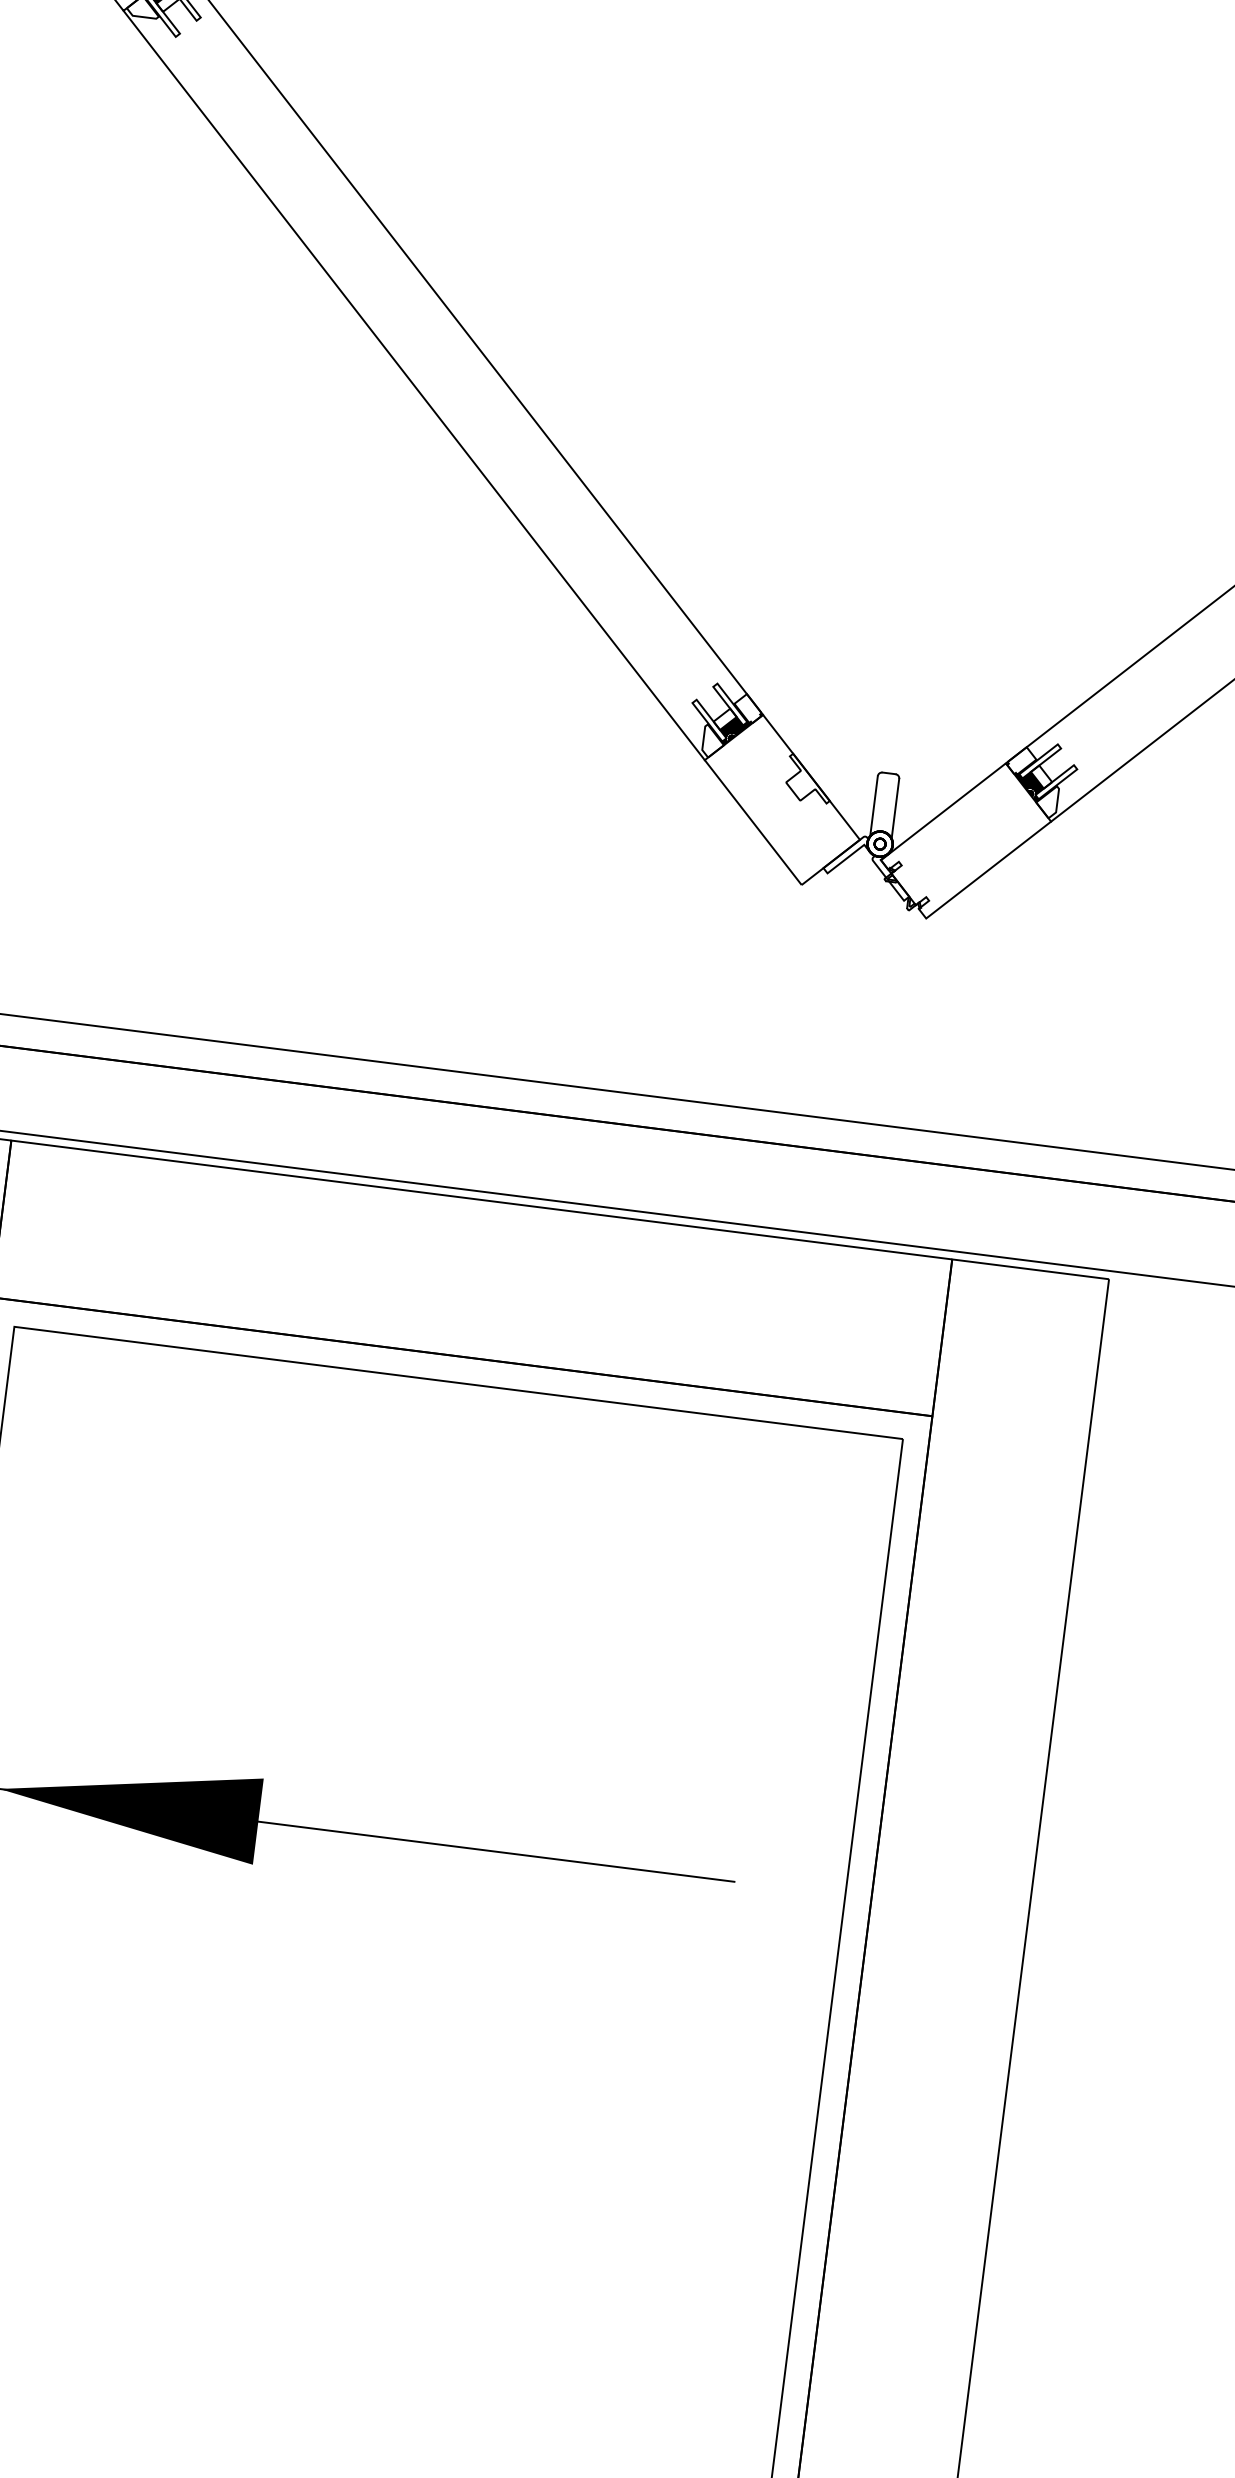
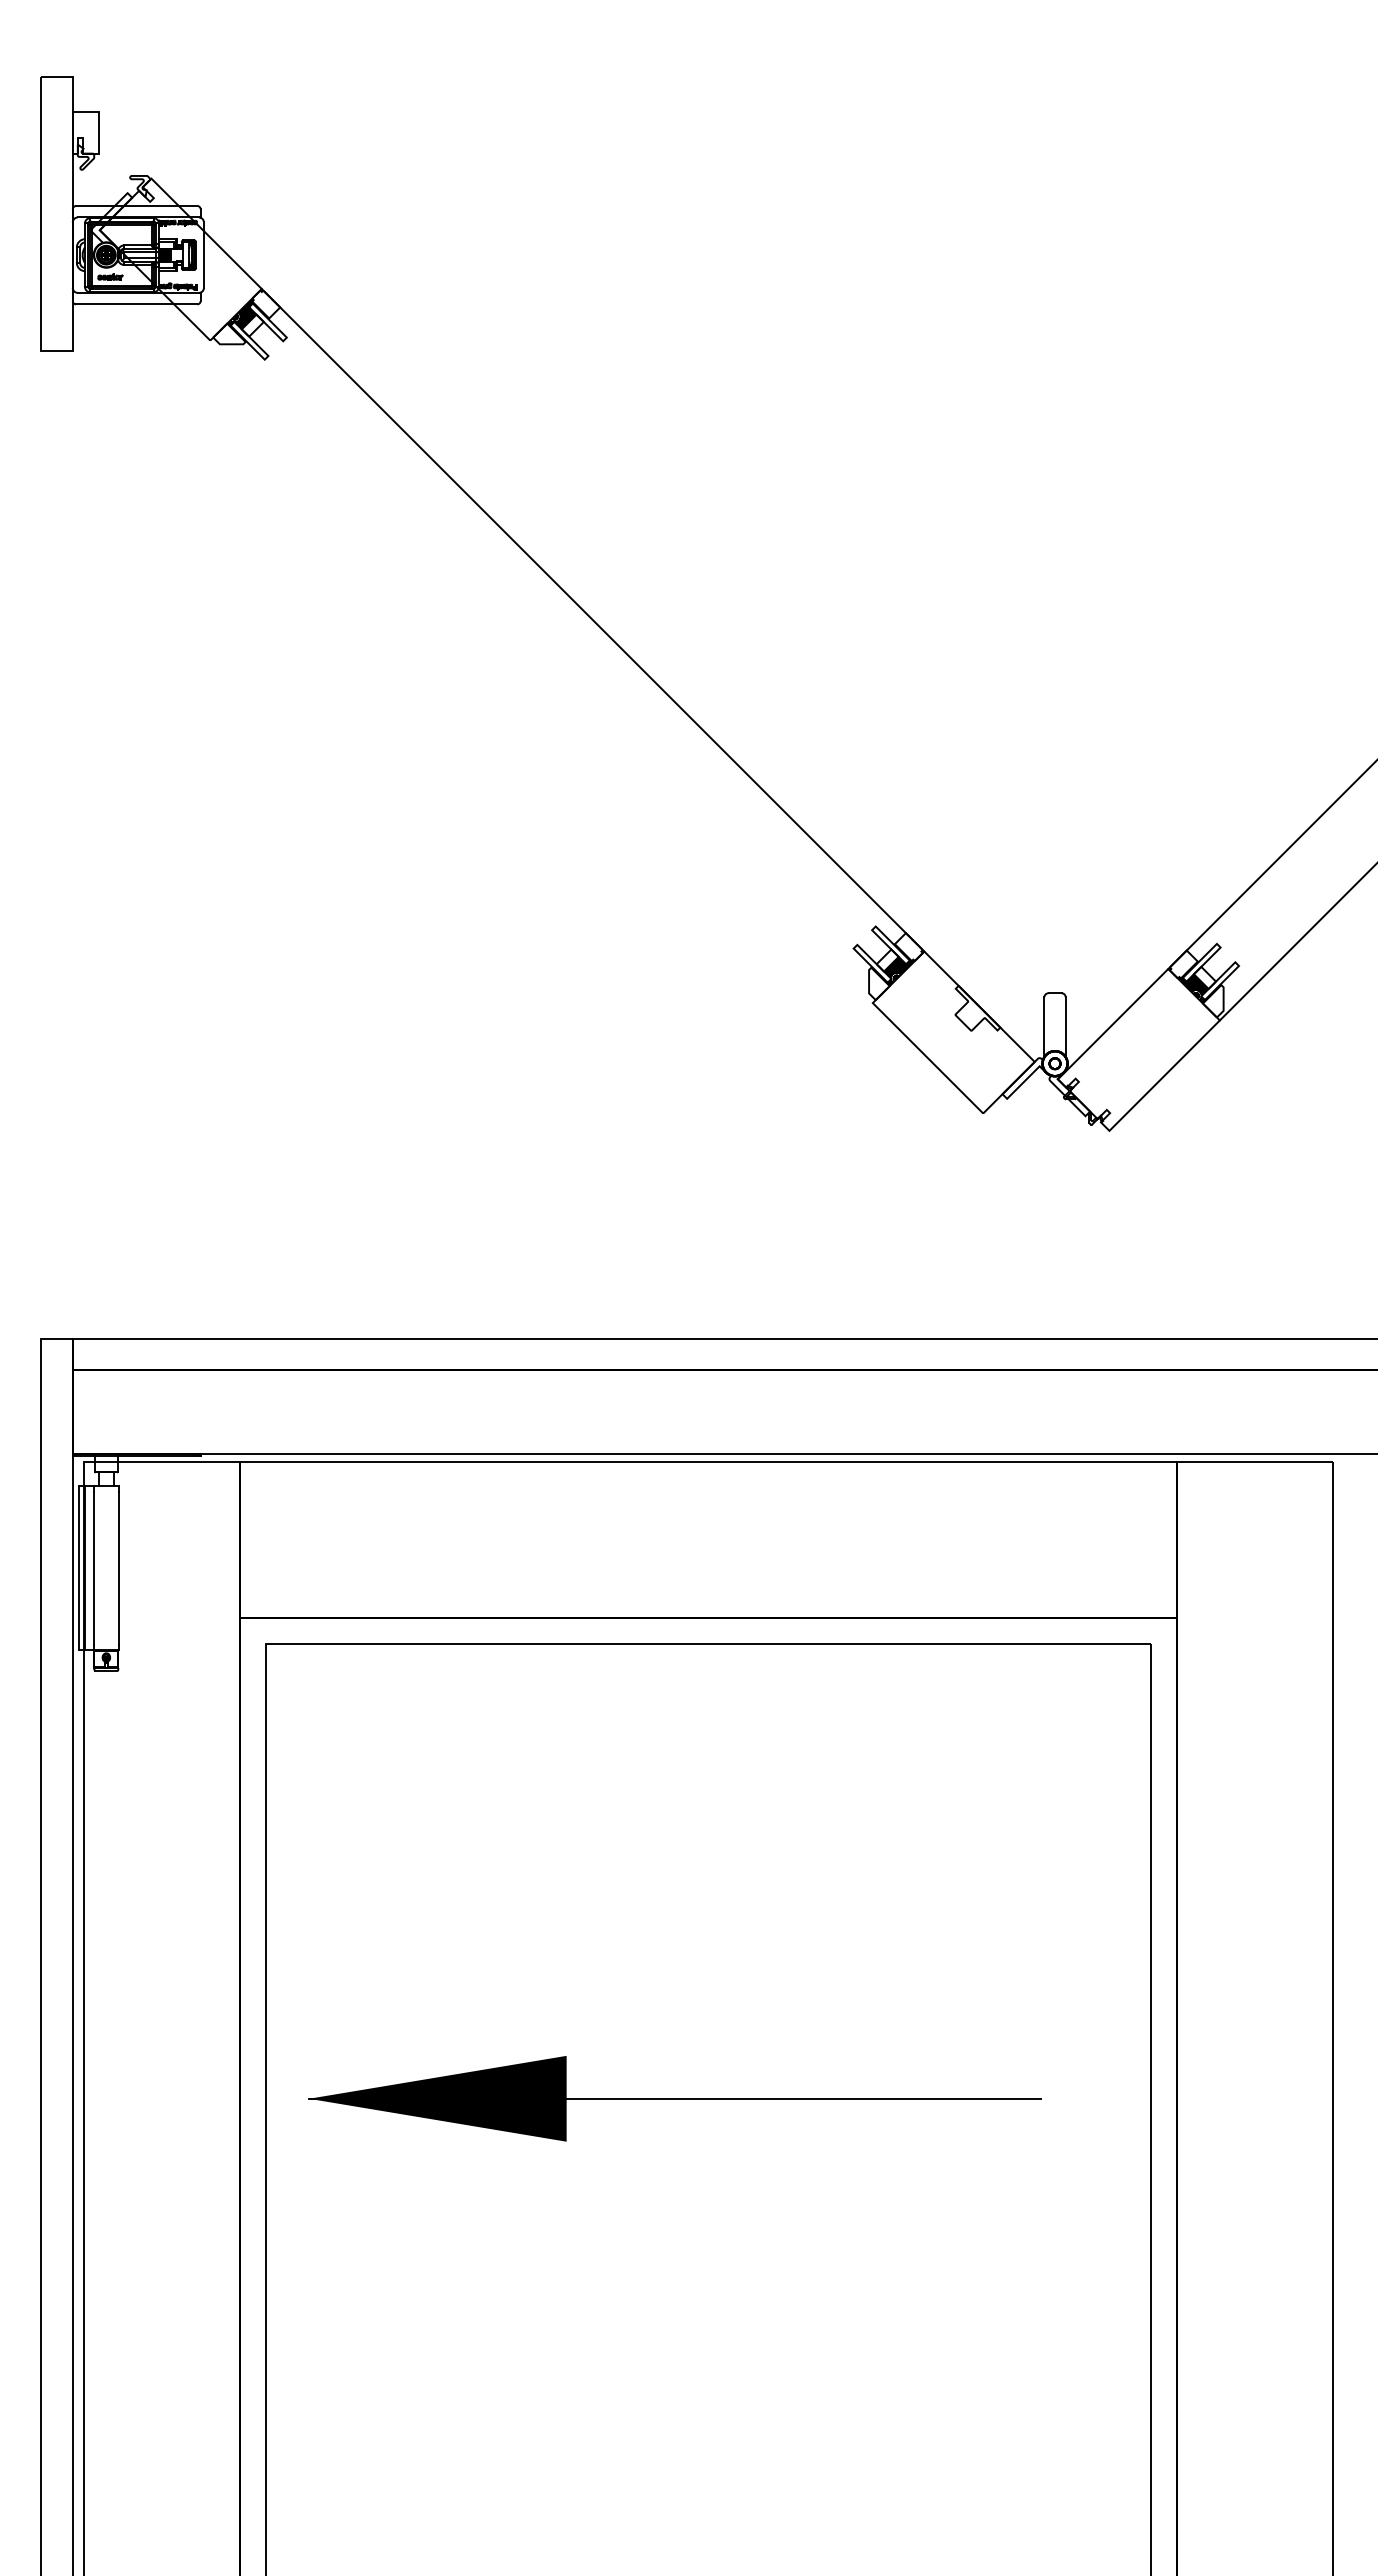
line: (414, 385) -> (541, 671), removed

